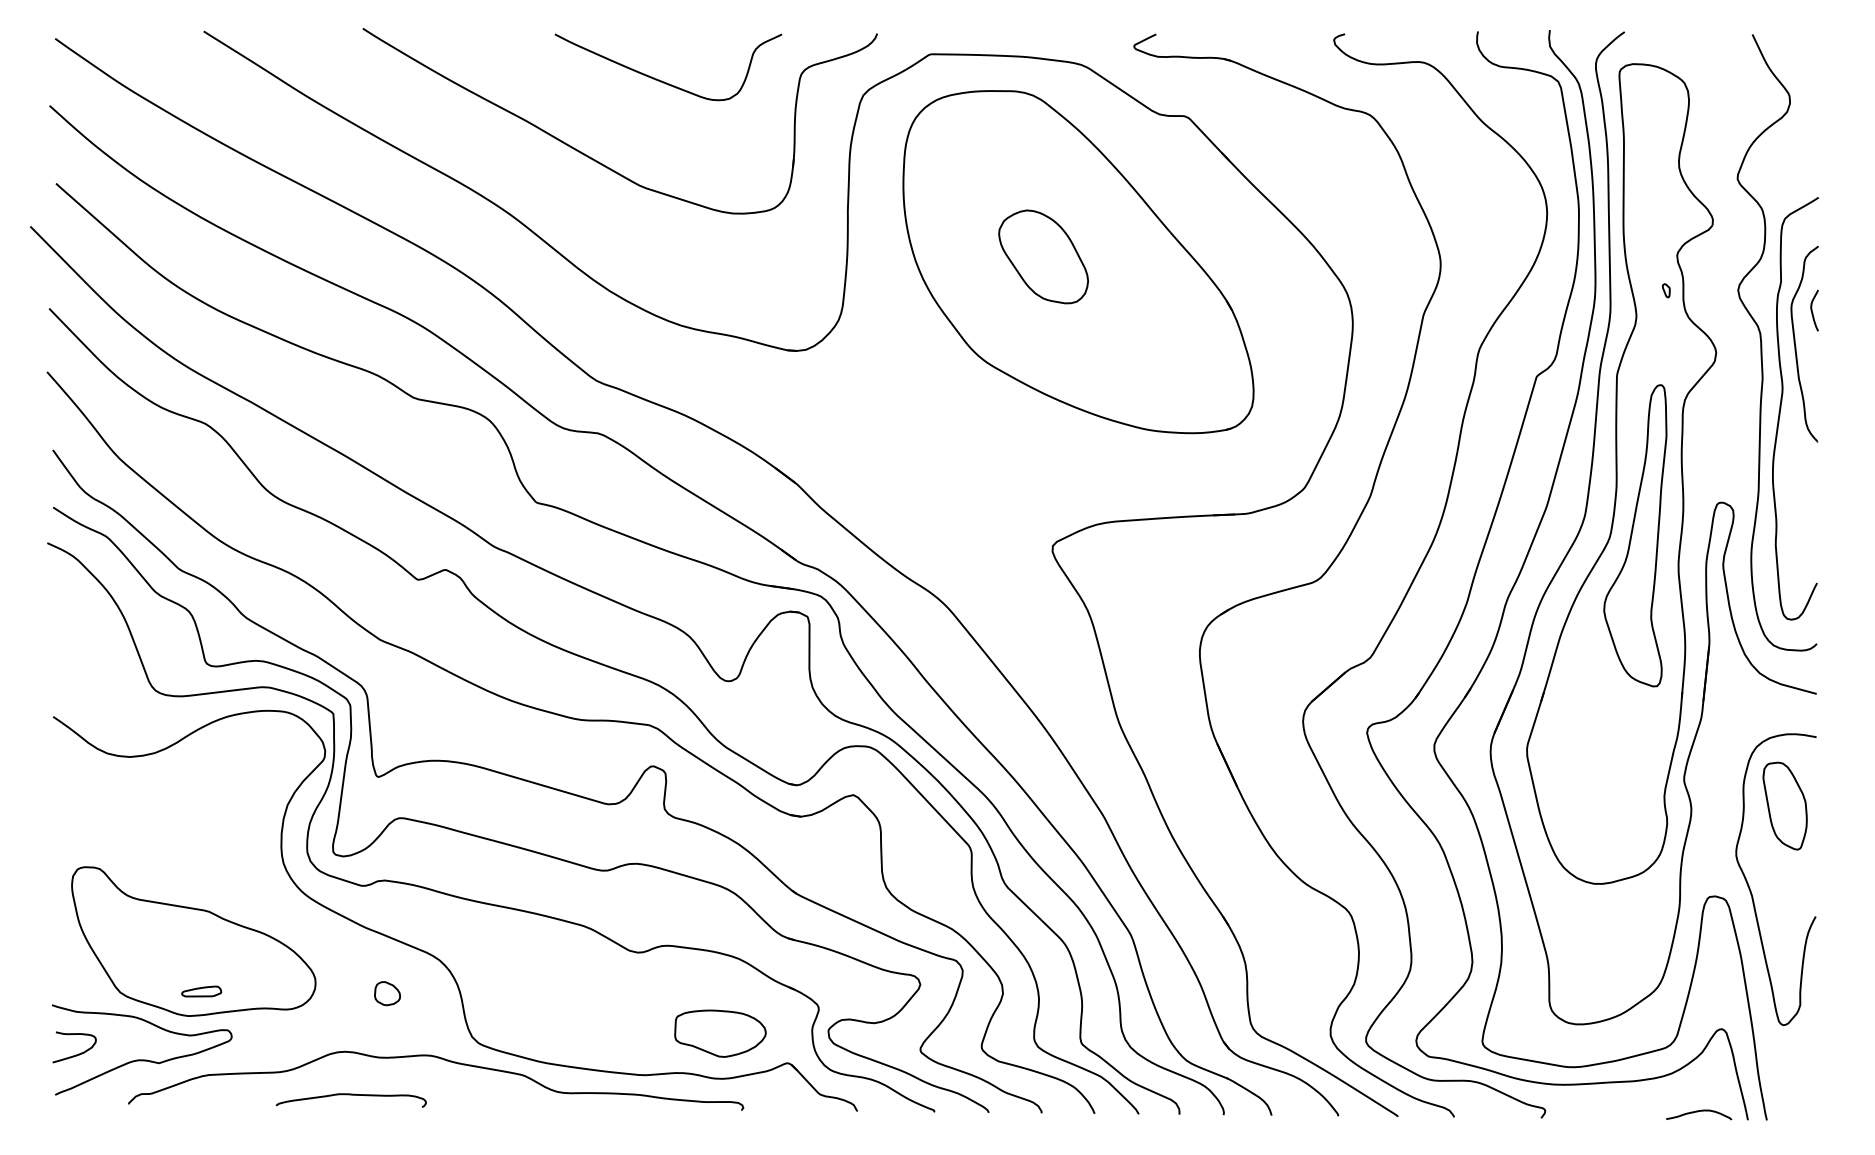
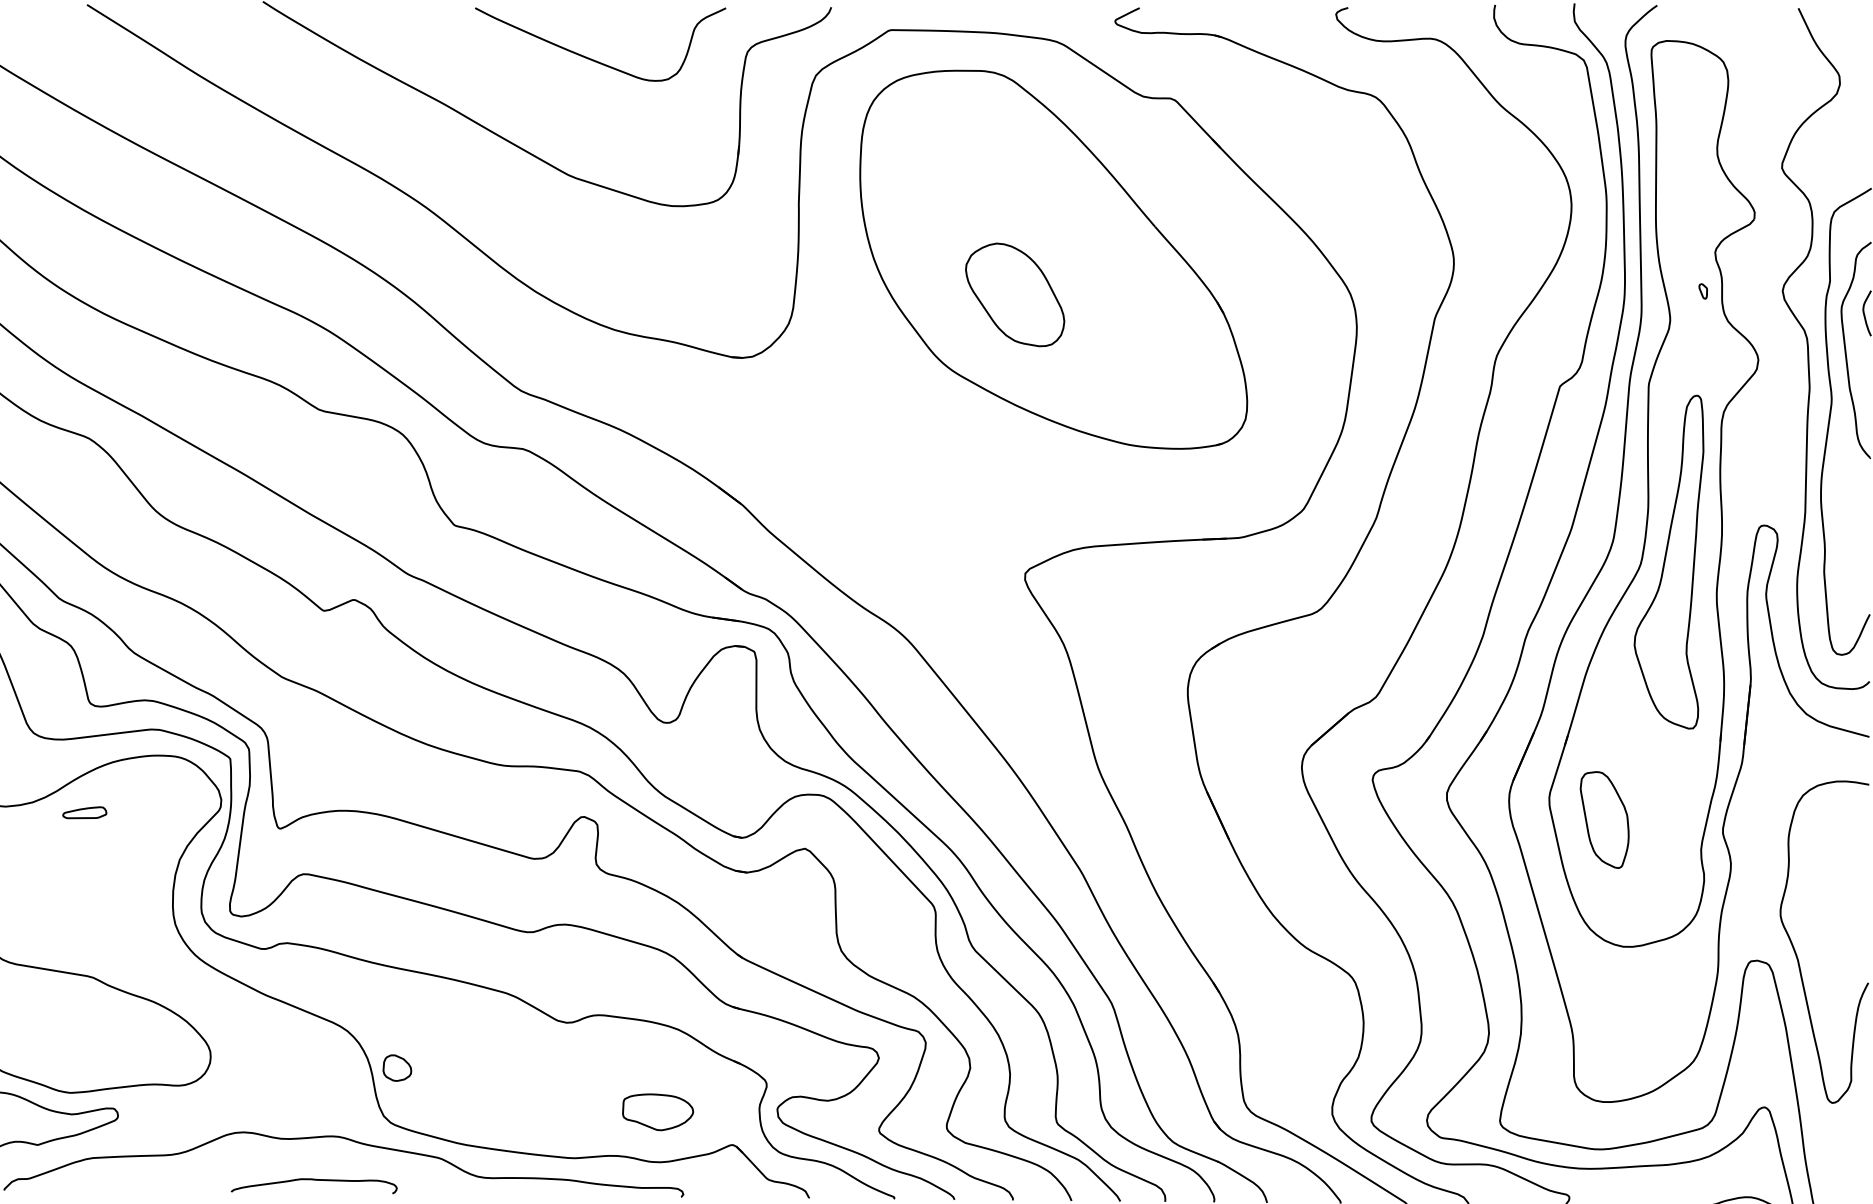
part: (1043, 256) -> (1015, 294), moved
part: (1784, 805) -> (1603, 819), moved
part: (201, 991) -> (84, 812), moved
part: (387, 993) -> (397, 1067), moved
part: (720, 1033) -> (658, 1112), size x0.7
curve: (350, 1095) -> (313, 1180), moved

